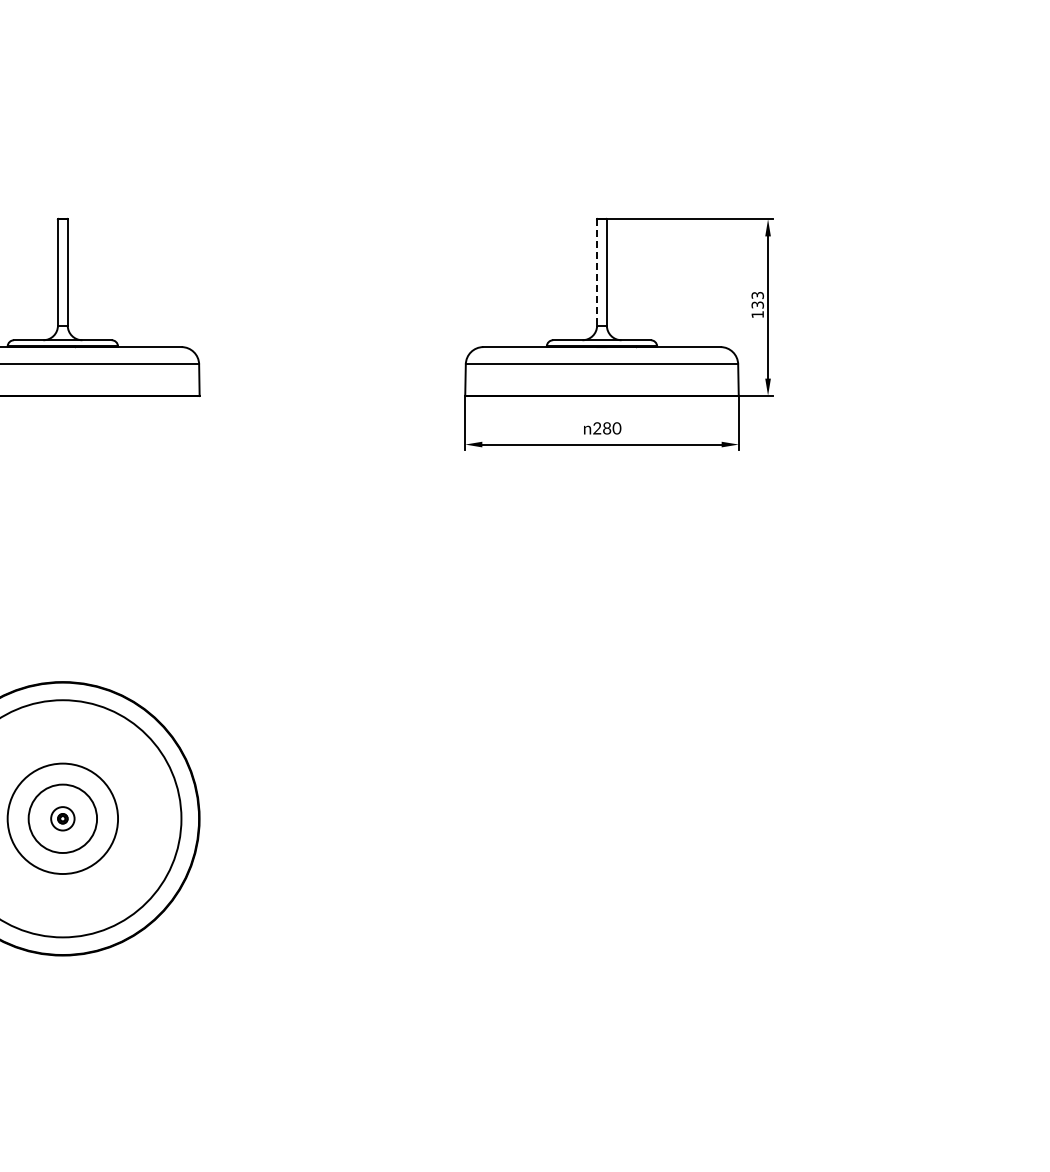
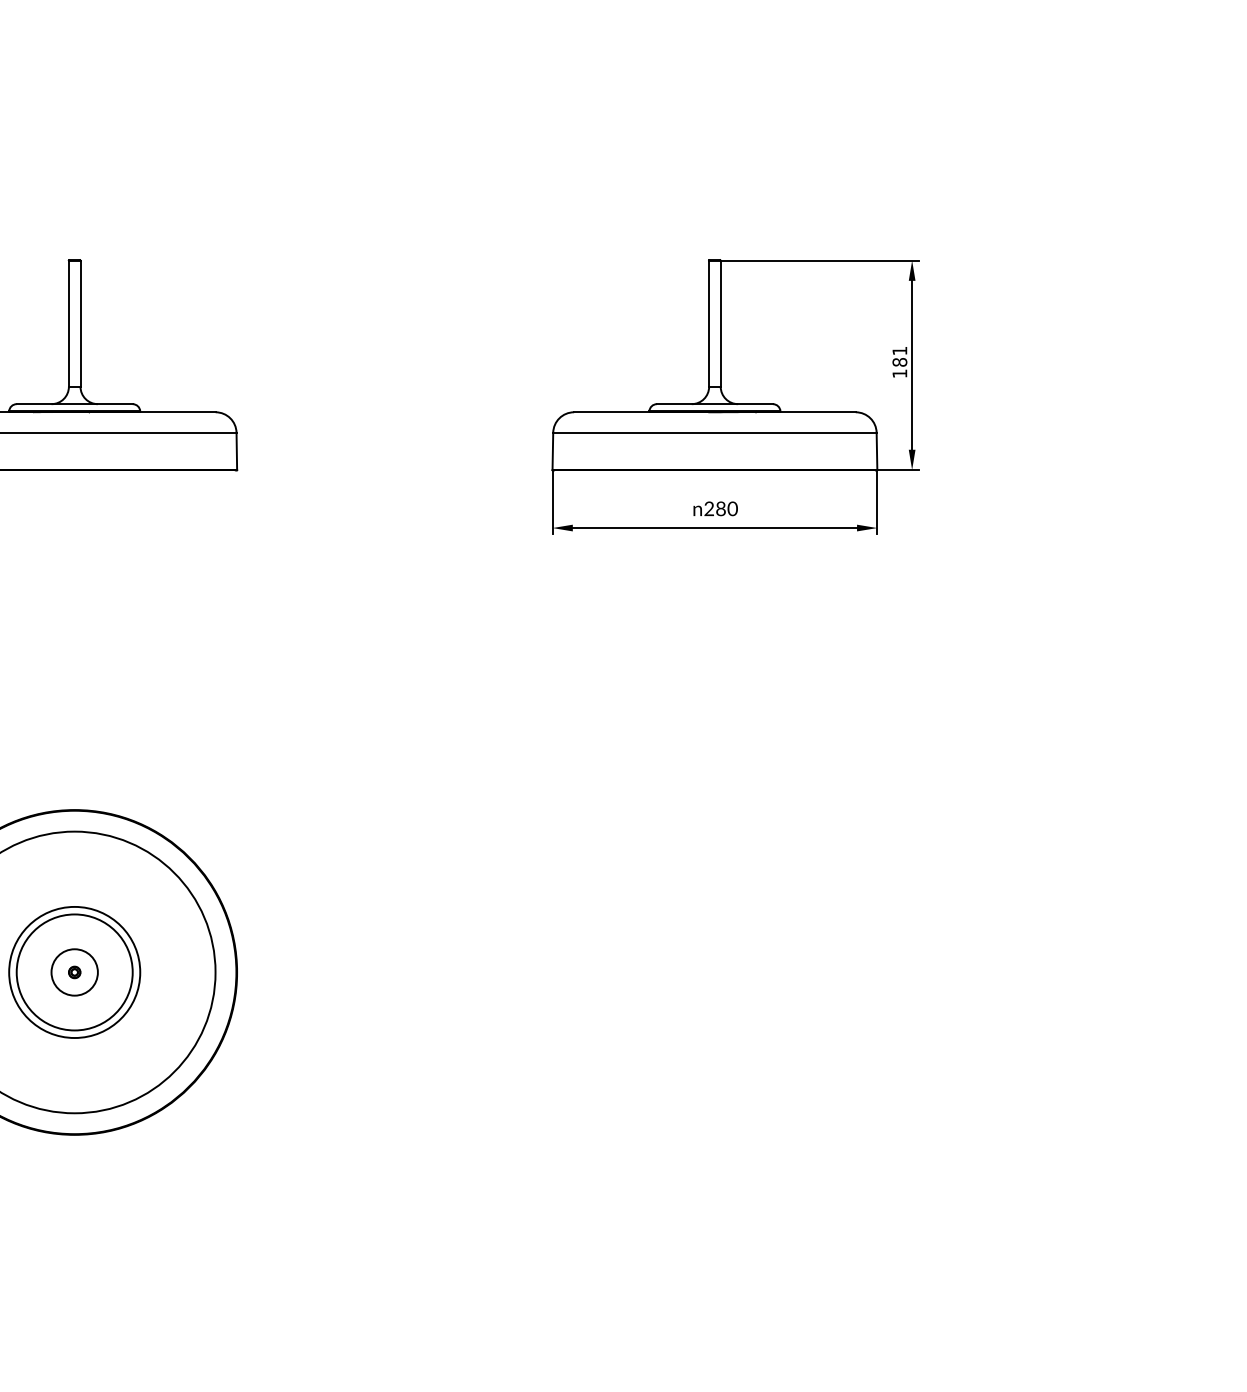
line: (597, 272) -> (709, 323), dashed -> solid
text: (757, 300) -> (899, 356), 133 -> 181
circle: (62, 818) -> (74, 972), size x1.43
circle: (62, 818) -> (74, 972), size x1.67

